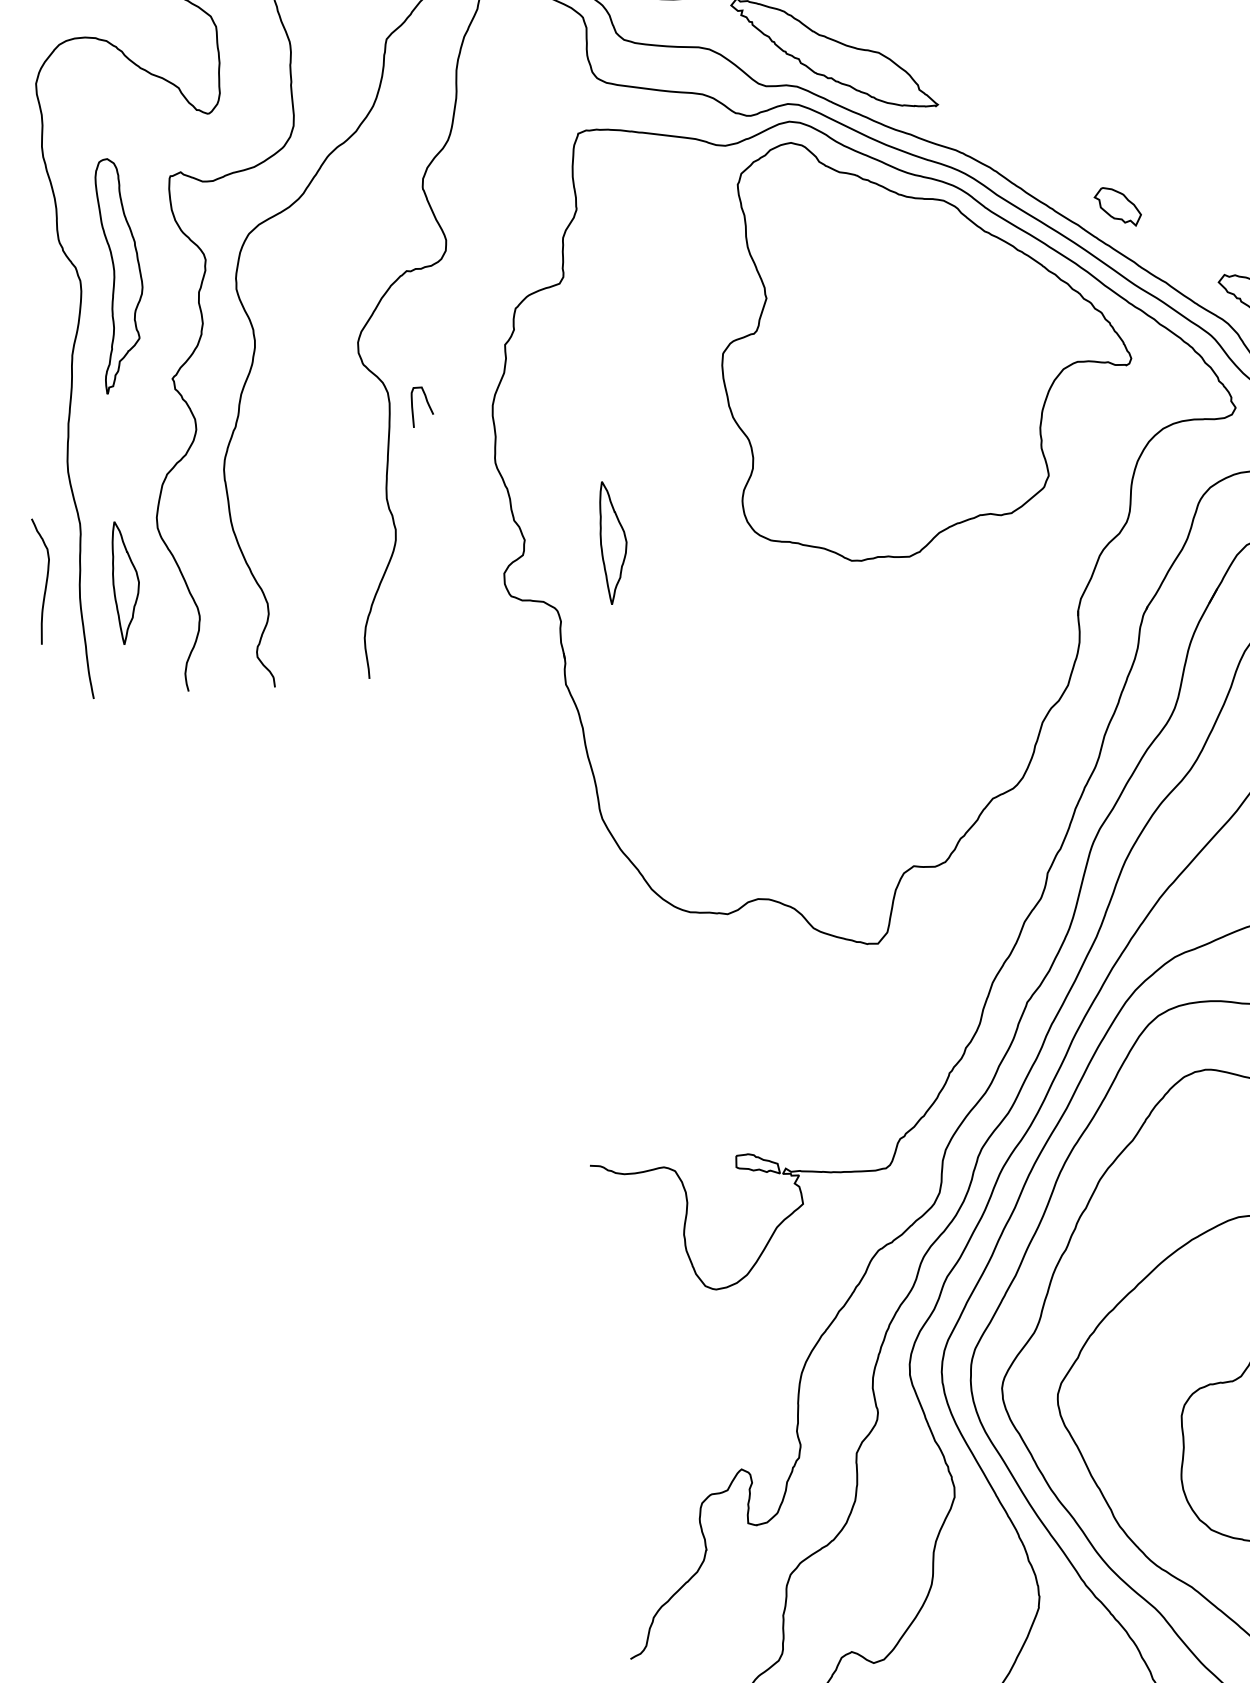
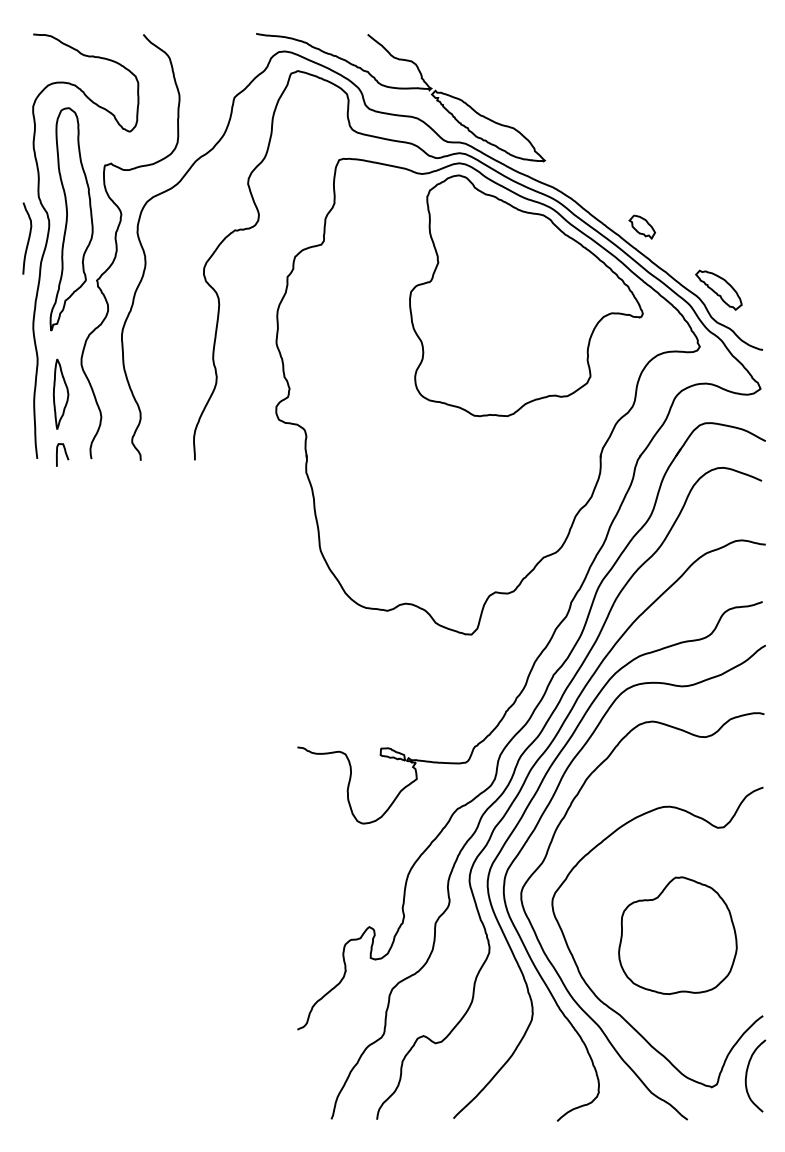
part: (119, 275) -> (71, 219), size x1.67
curve: (425, 401) -> (64, 452), moved
part: (612, 541) -> (339, 393), removed
curve: (45, 580) -> (28, 238), moved

